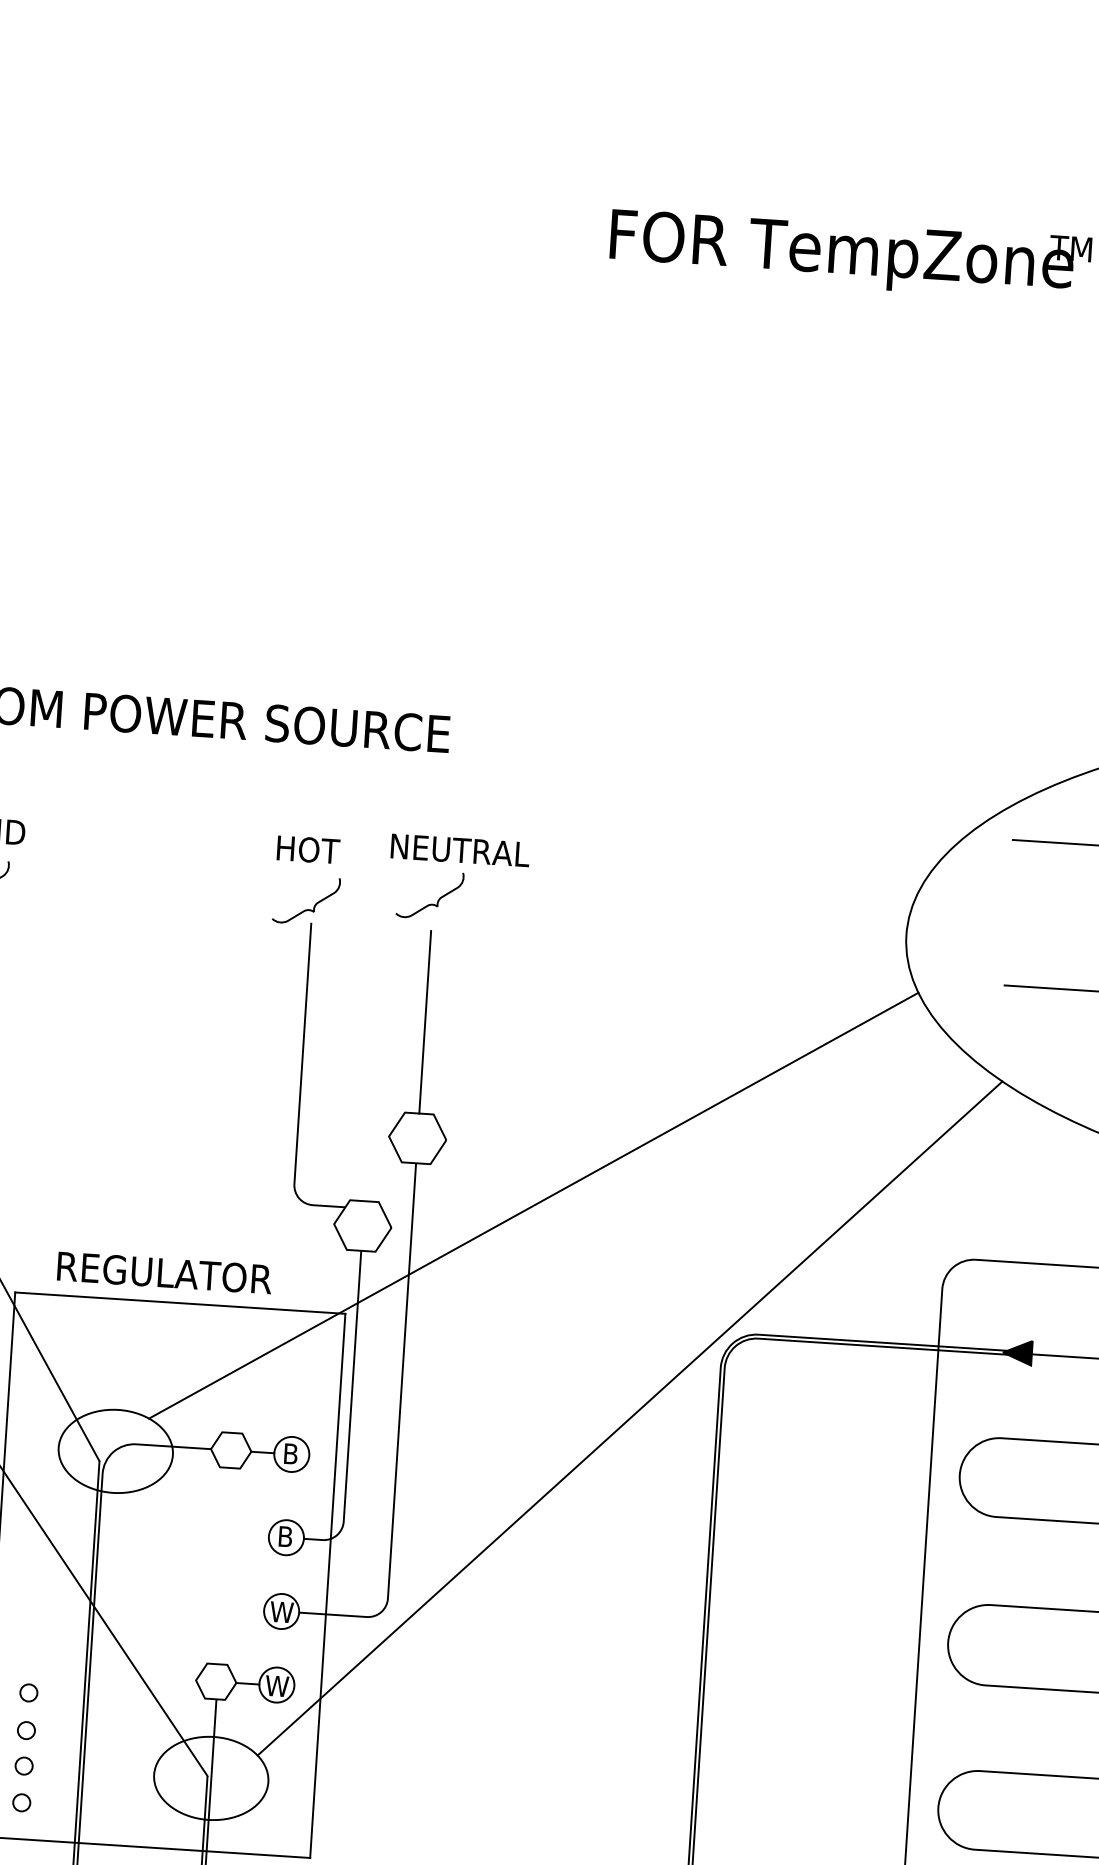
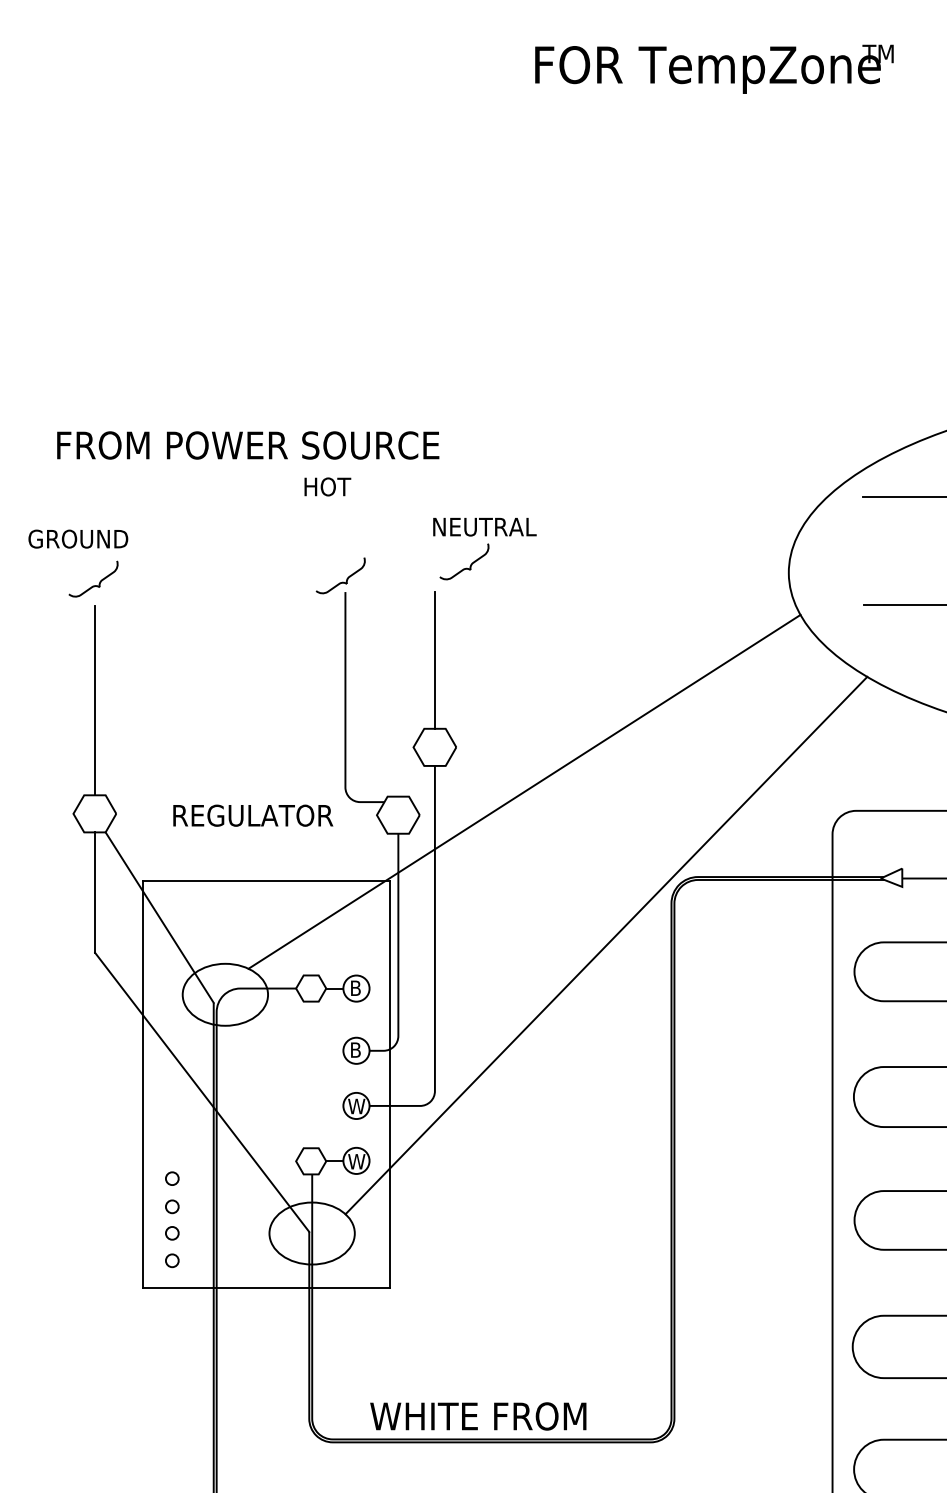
text: (308, 849) -> (327, 486), moved
part: (457, 880) -> (484, 549), moved
text: (165, 1272) -> (253, 815), moved
fill: (1017, 1352) -> (891, 877), removed

